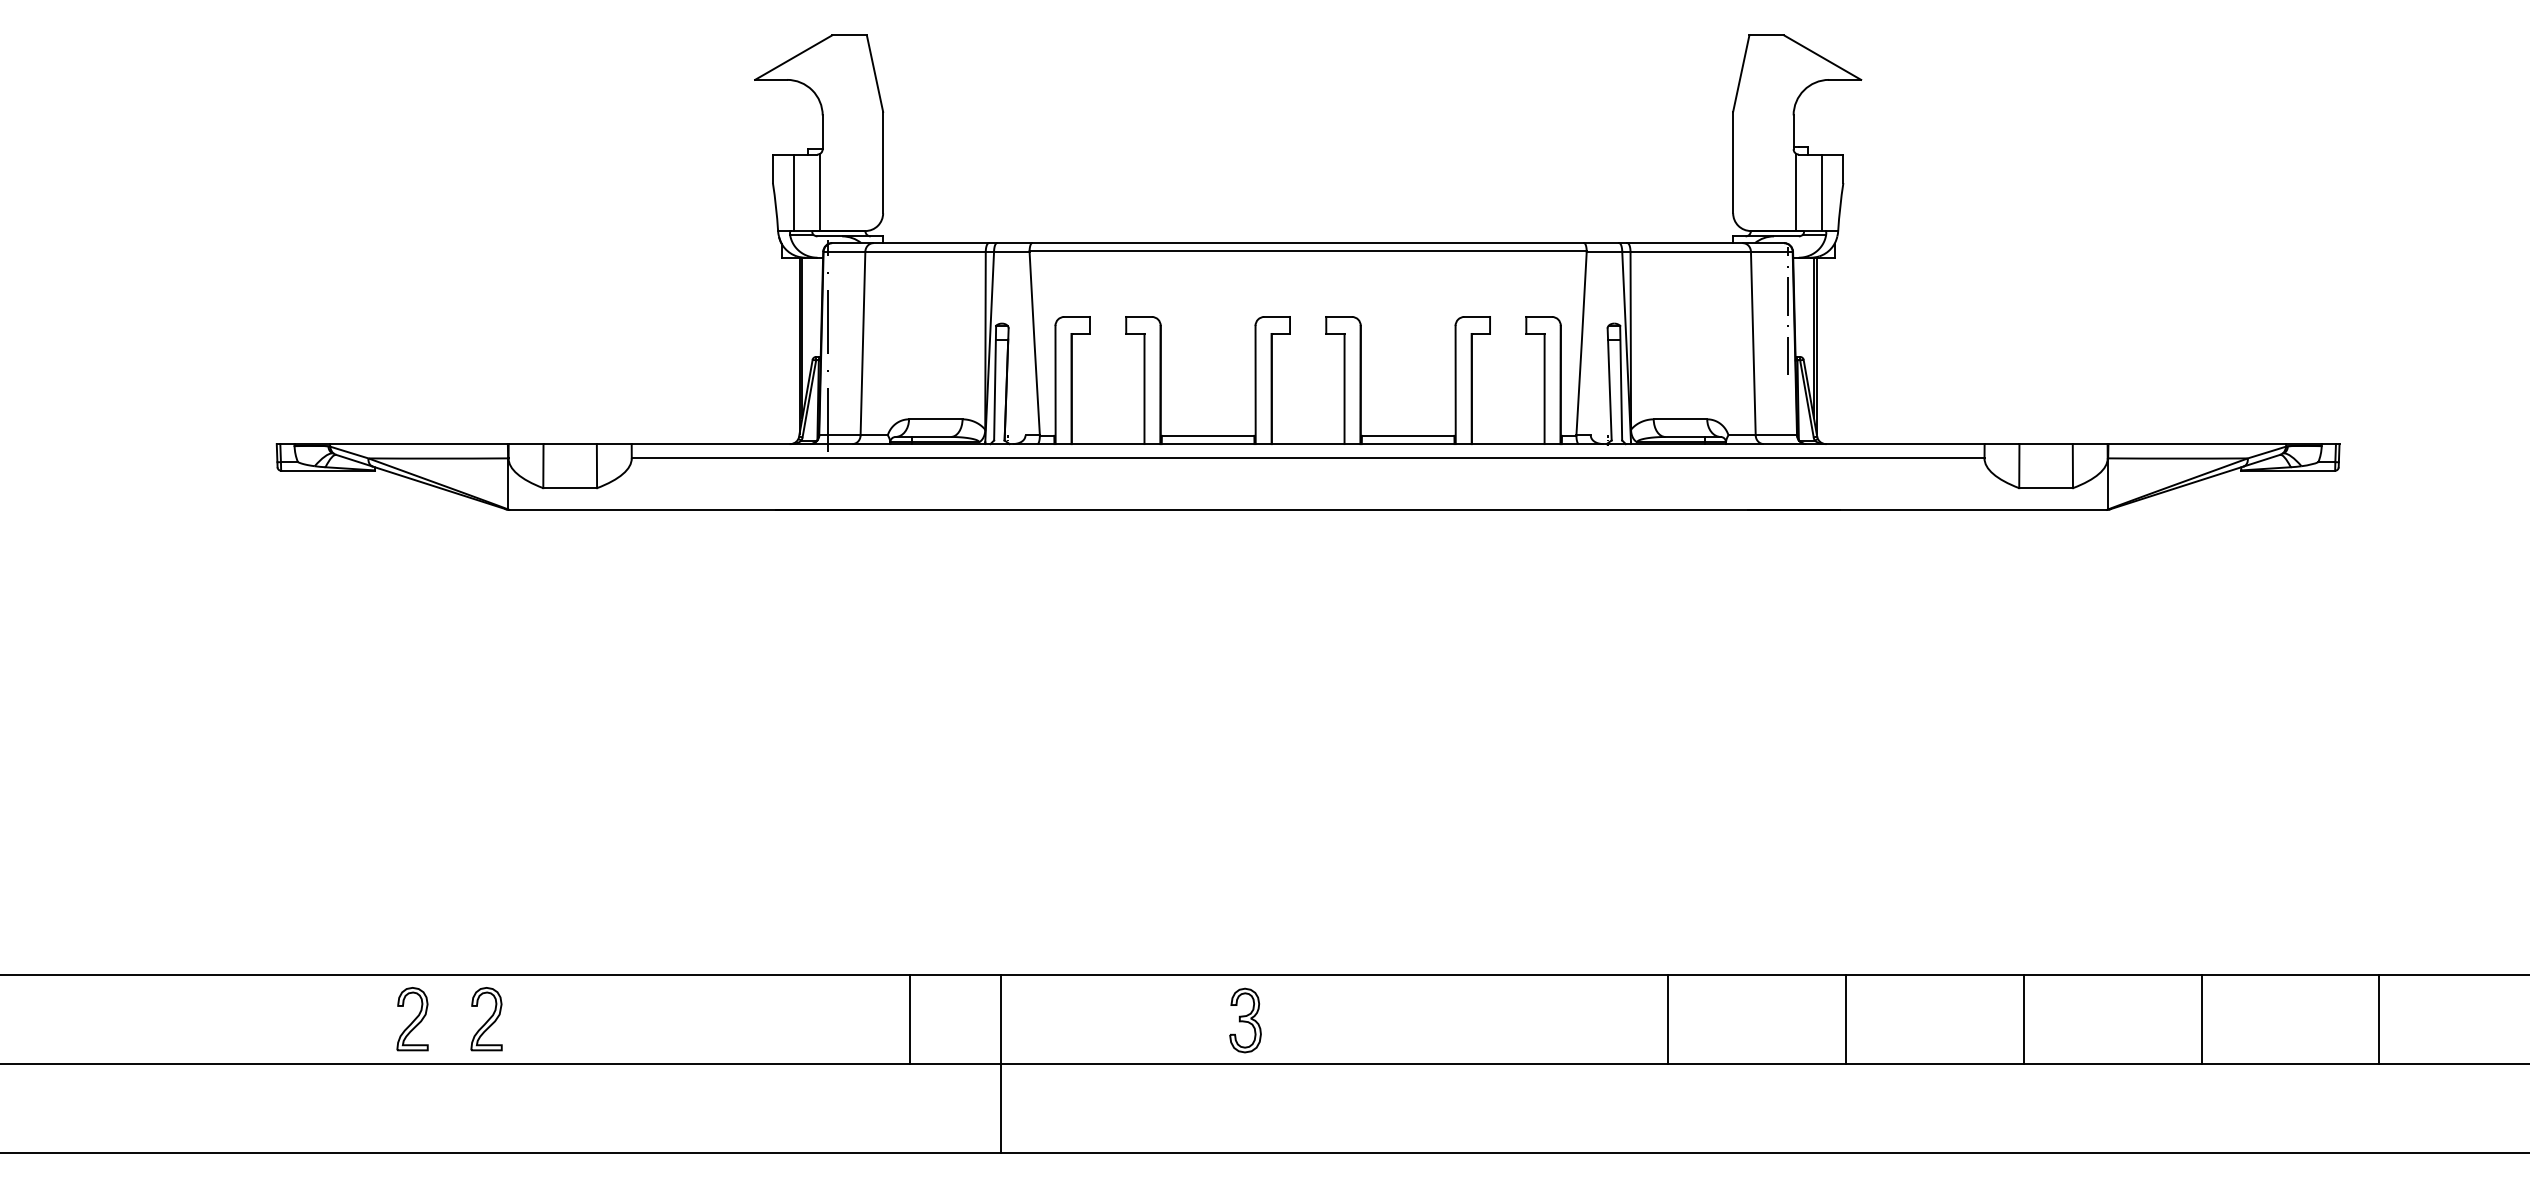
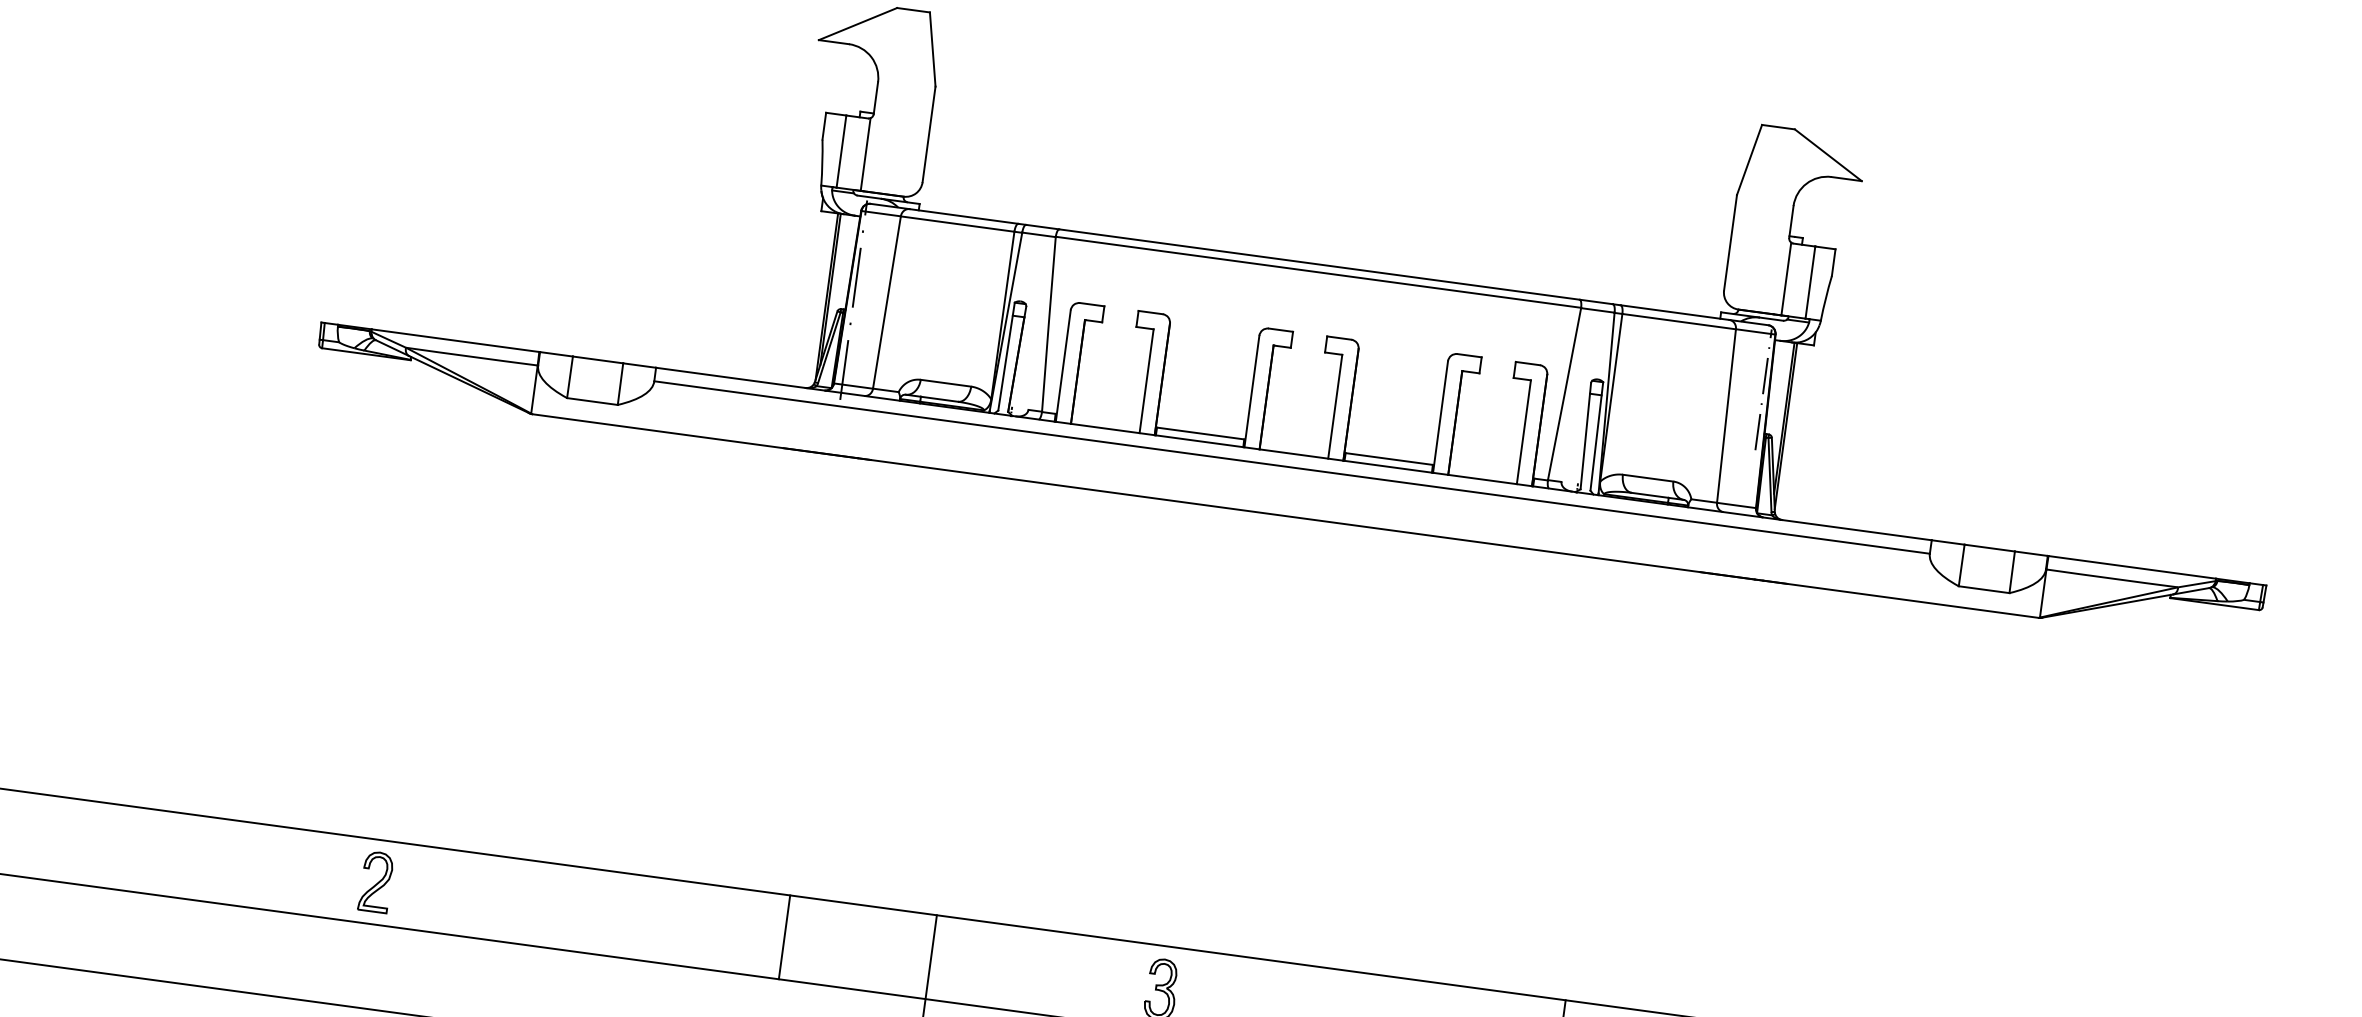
line: (909, 1018) -> (784, 936), moved
part: (486, 1019) -> (445, 891), removed

